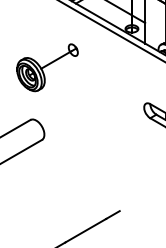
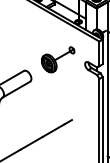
part: (48, 67) -> (58, 59), moved

